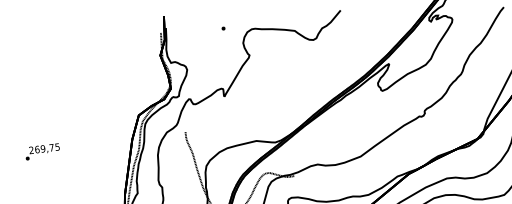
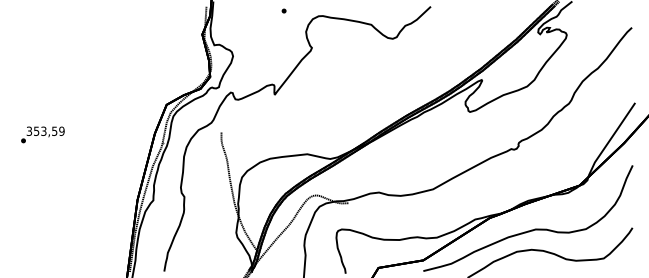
text: (44, 148) -> (45, 130), 269,75 -> 353,59

